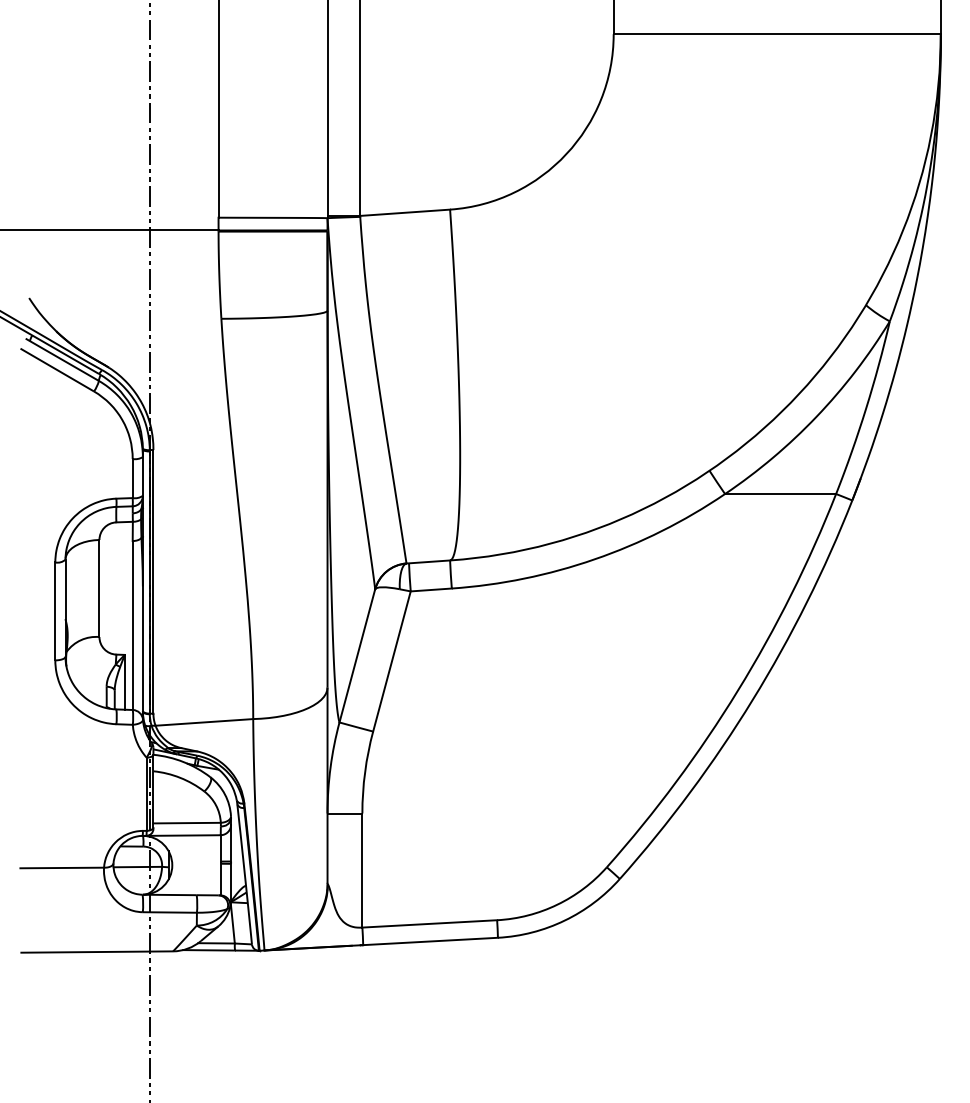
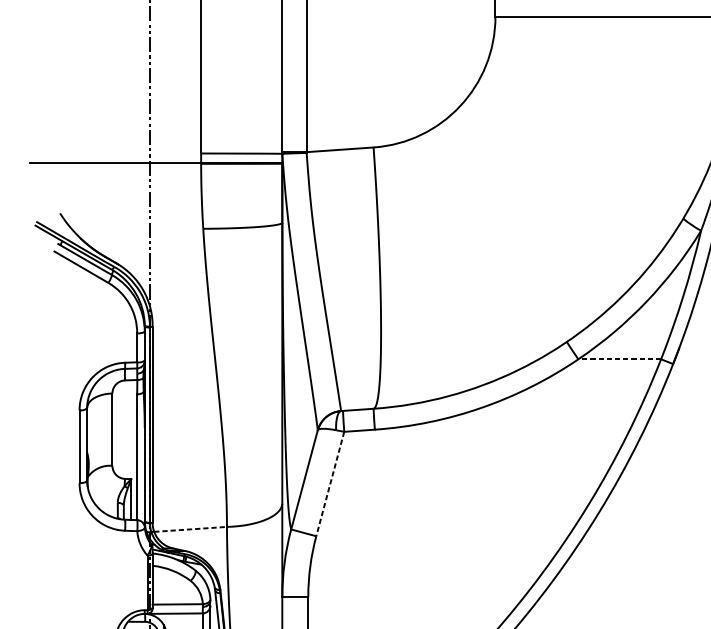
line: (780, 494) -> (619, 359), solid -> dashed
line: (391, 661) -> (329, 484), solid -> dashed
line: (204, 722) -> (190, 529), solid -> dashed

